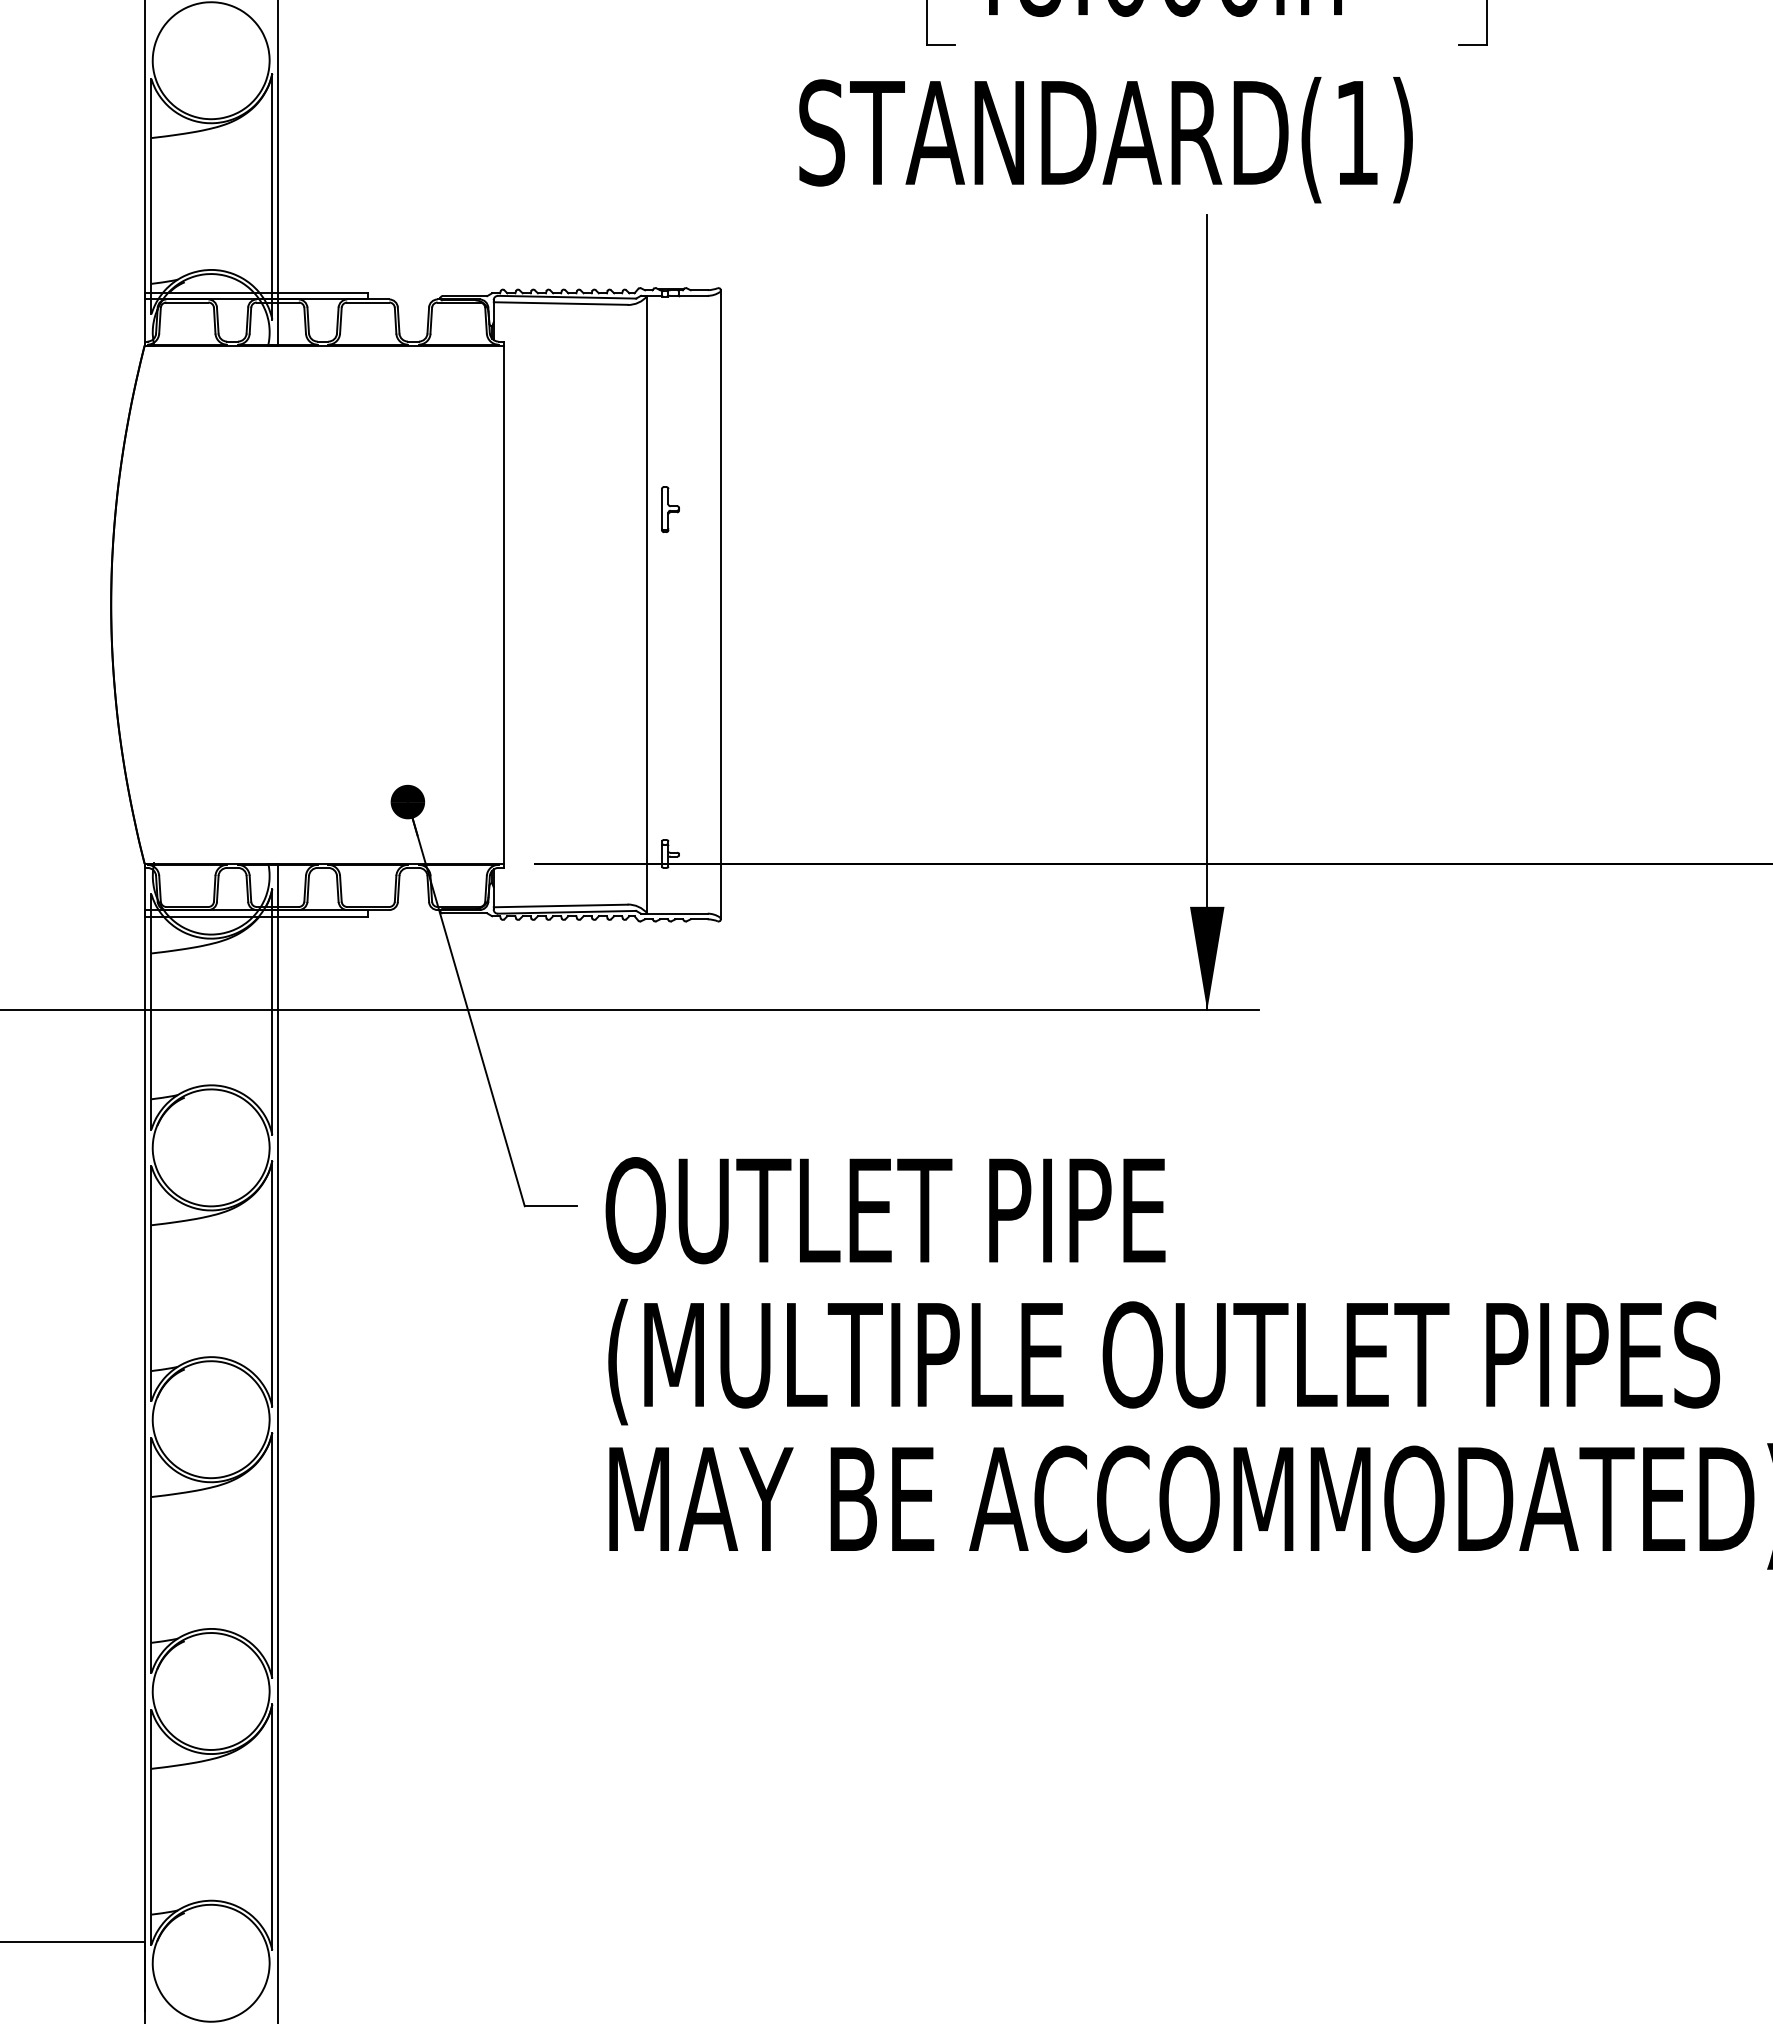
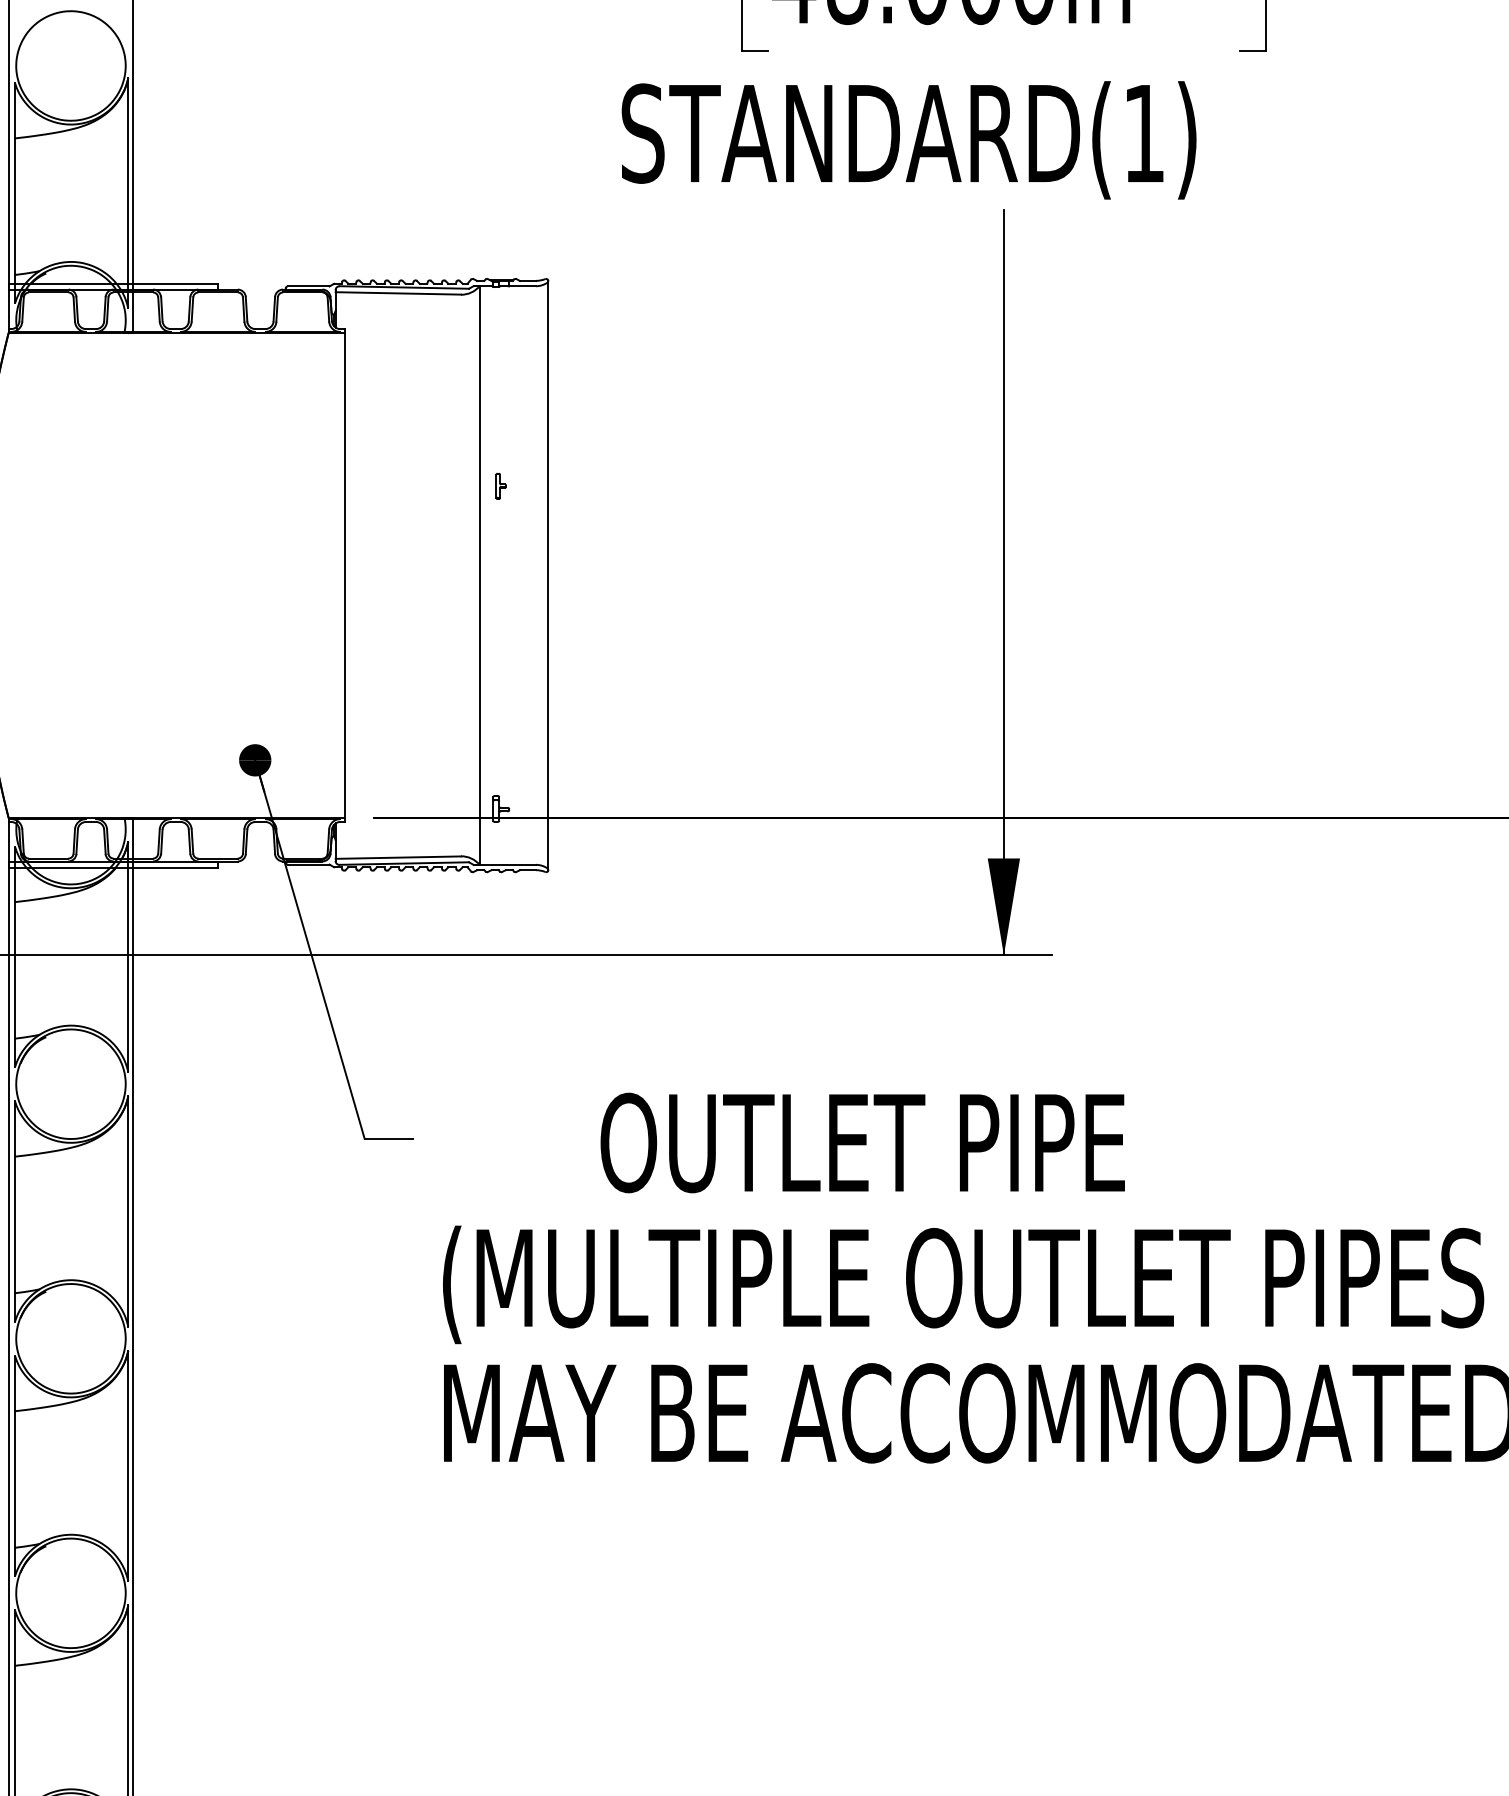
part: (670, 509) -> (501, 486), size x0.6
text: (885, 1210) -> (862, 1142), moved

